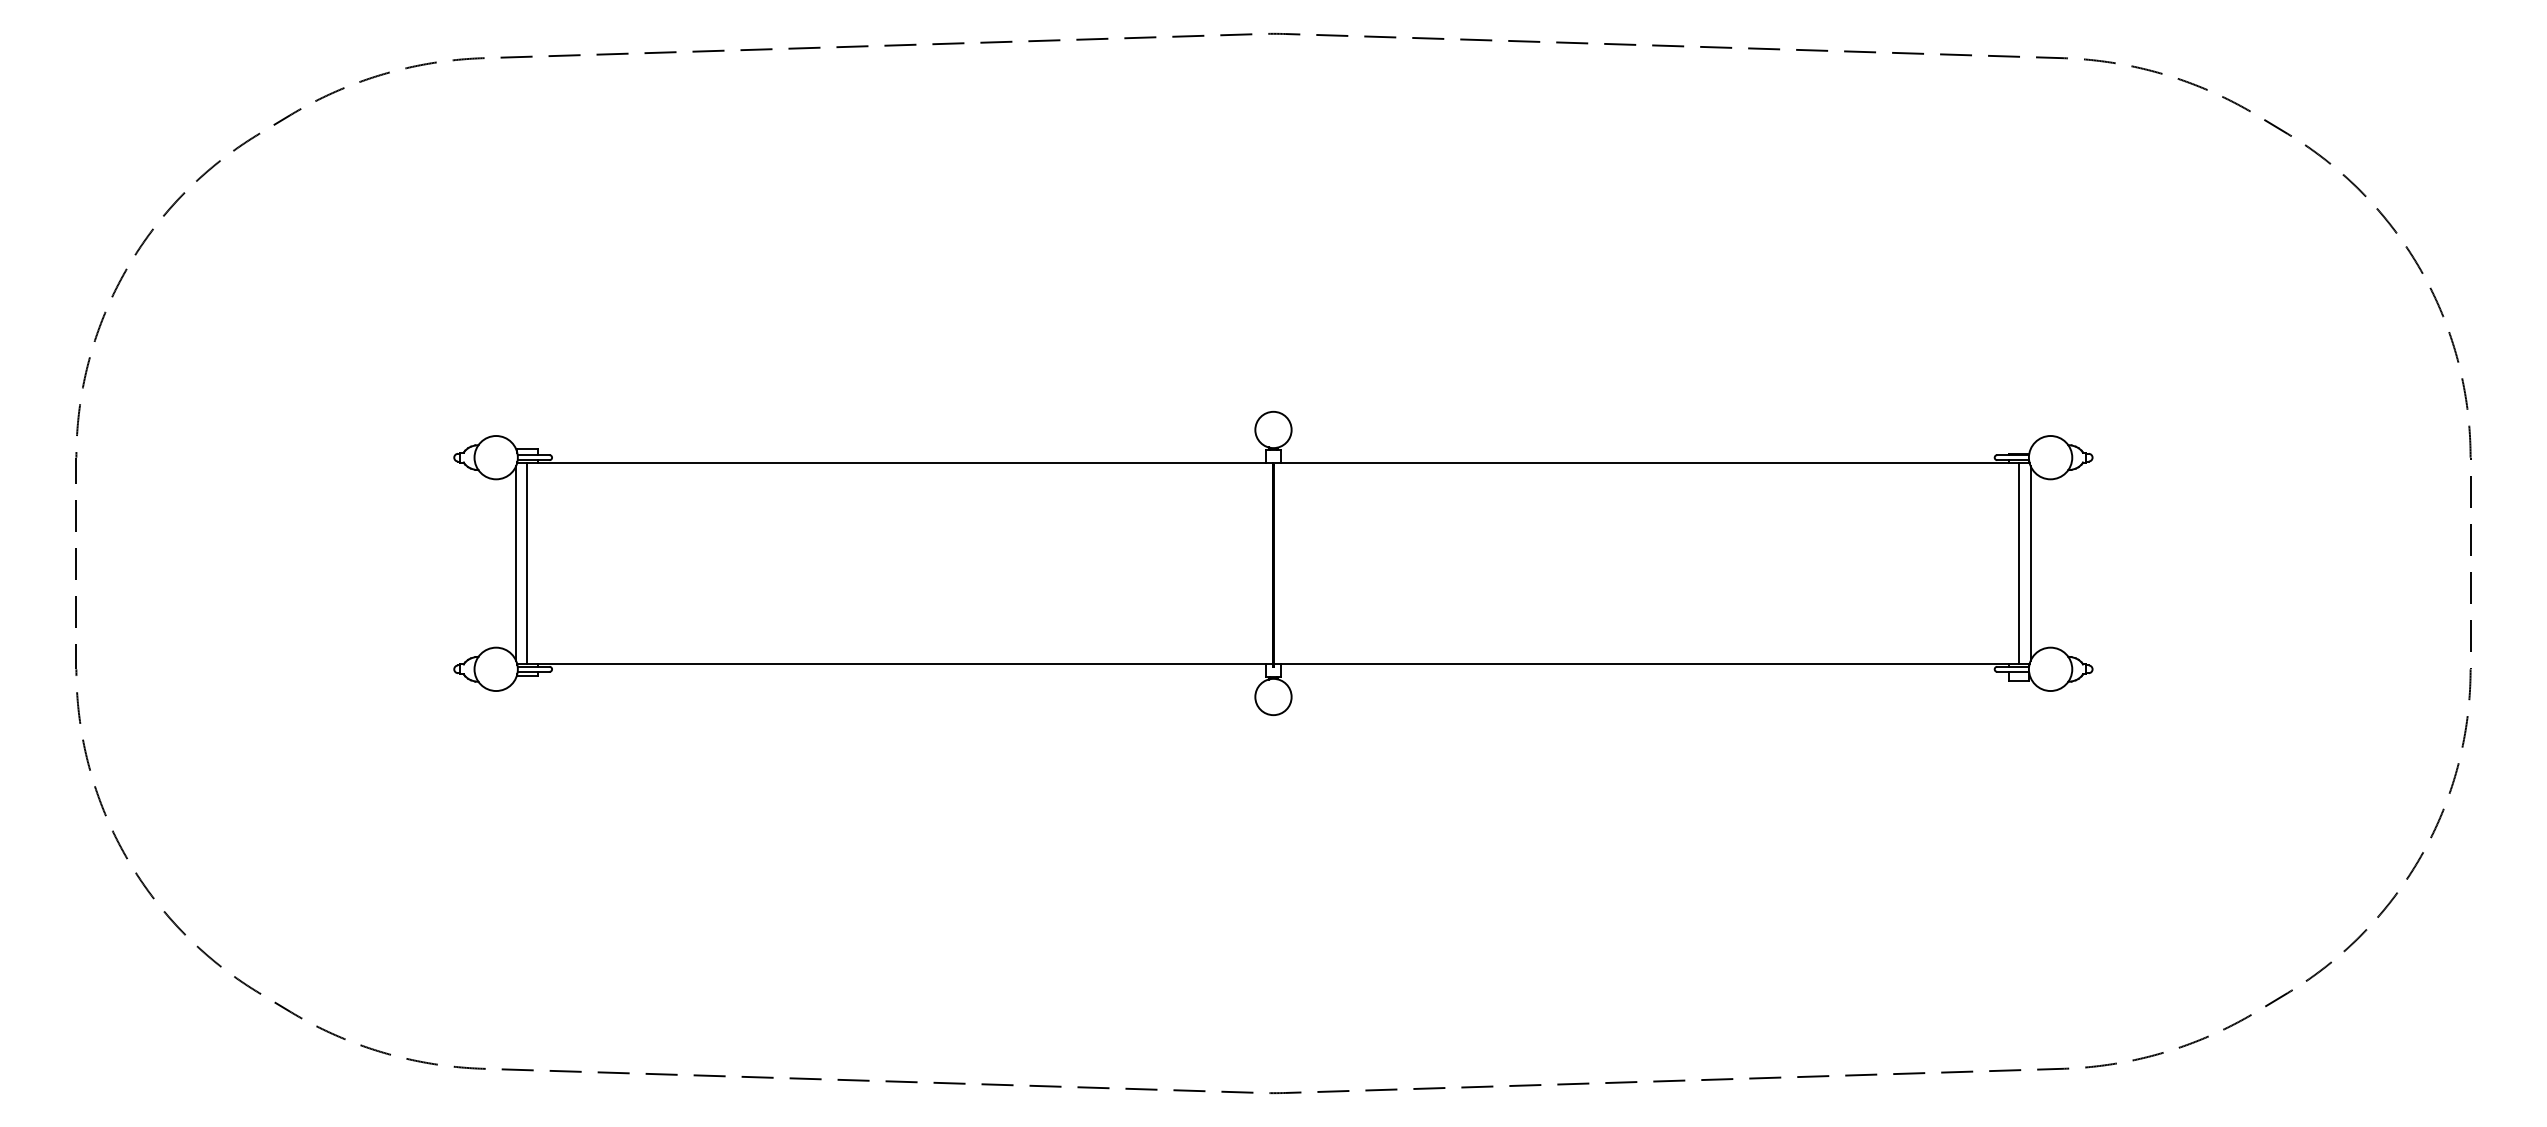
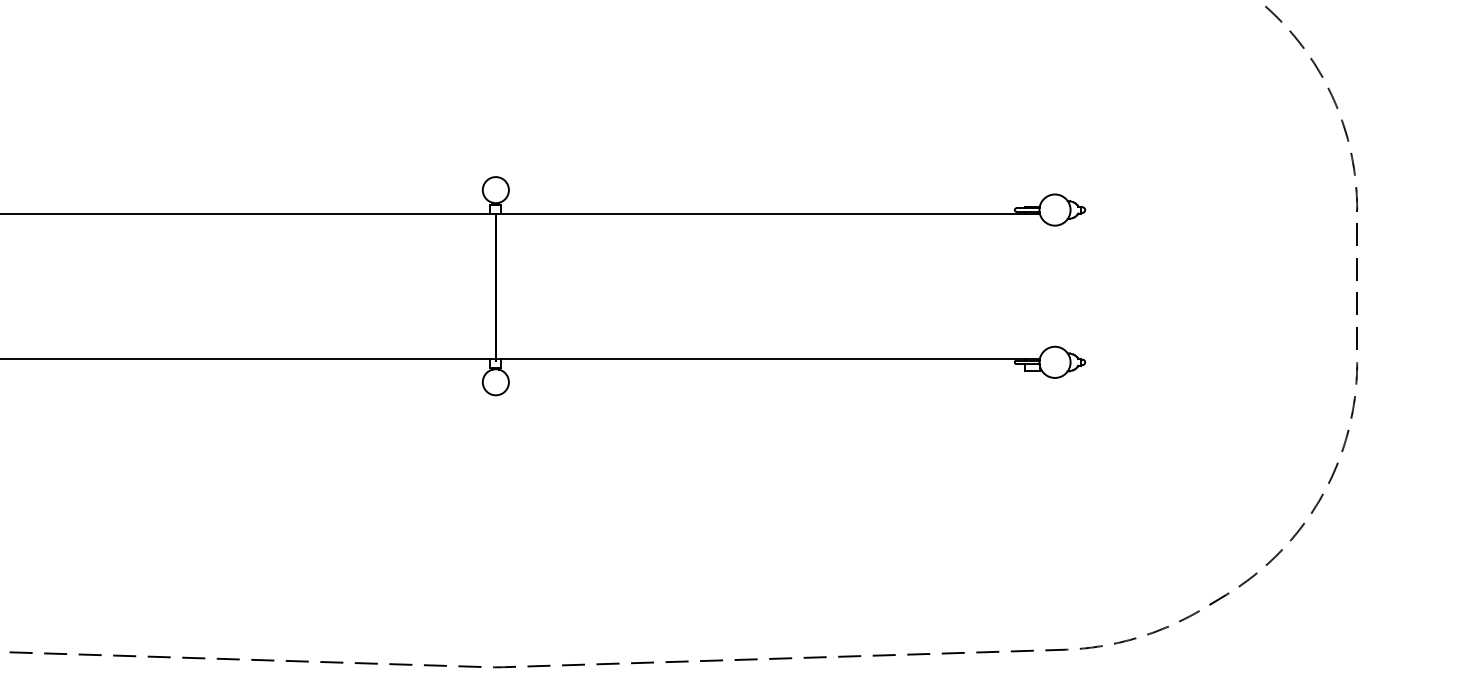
line: (2019, 563) -> (1032, 286), removed
line: (2030, 563) -> (1040, 286), removed

